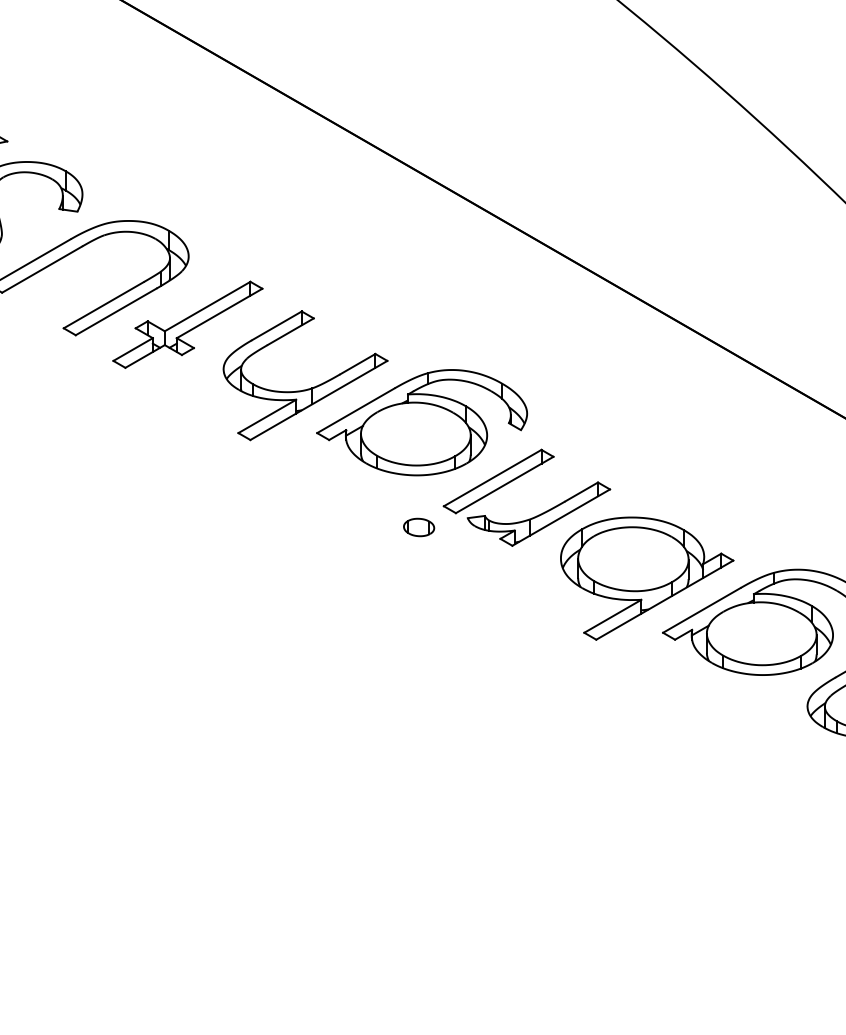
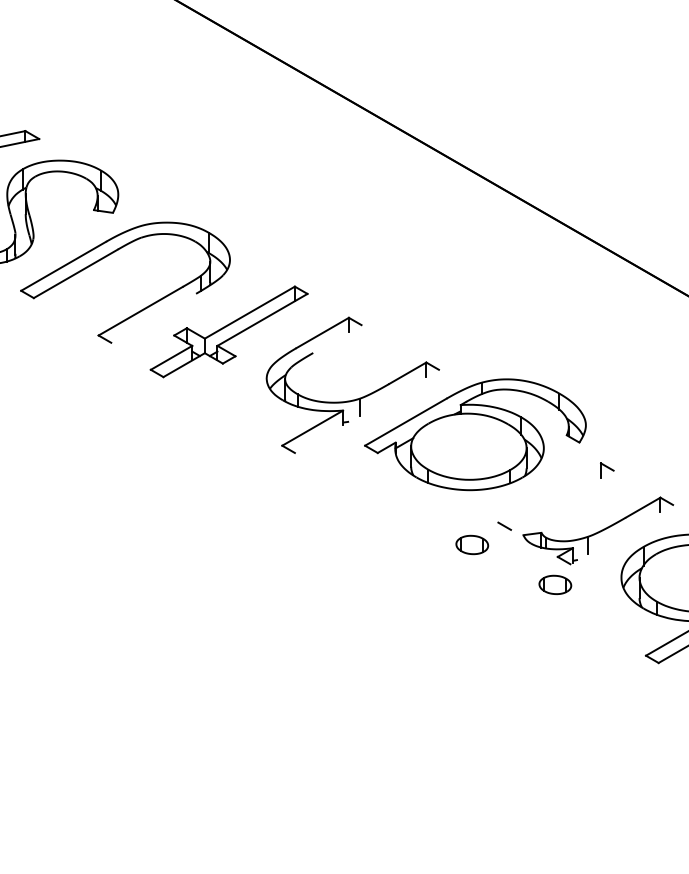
line: (115, 311) -> (153, 317), removed
line: (290, 331) -> (337, 338), removed
line: (318, 400) -> (366, 411), removed
line: (492, 477) -> (549, 492), removed
line: (504, 484) -> (562, 499), removed
line: (561, 517) -> (622, 534), removed
part: (498, 565) -> (555, 584), added

